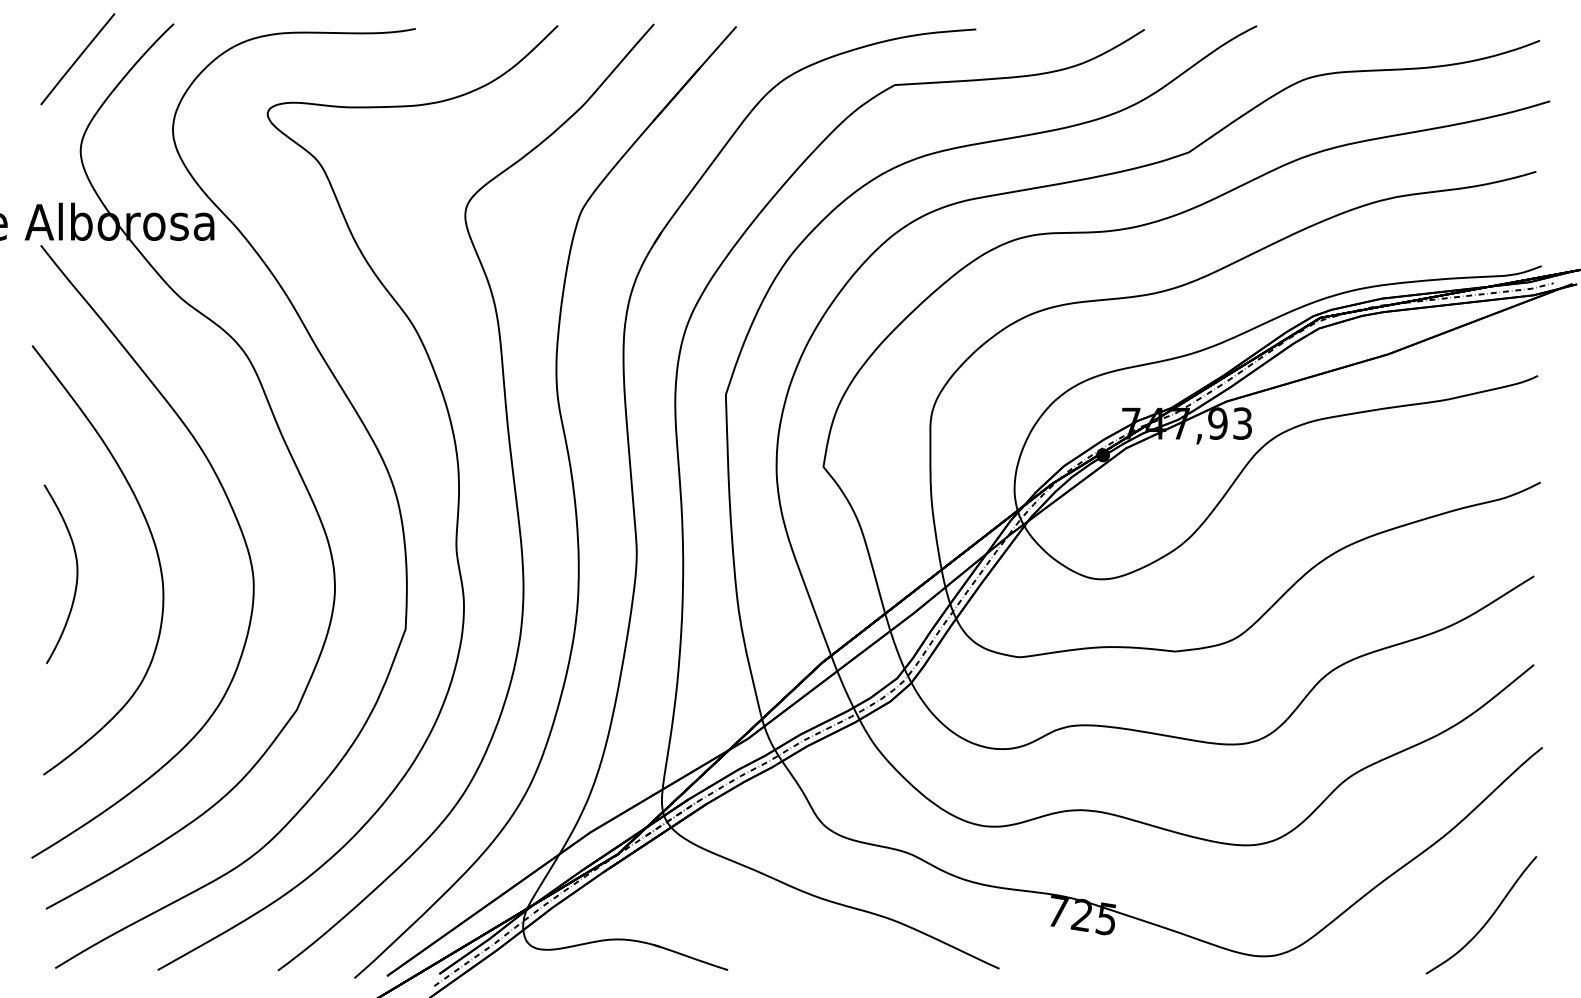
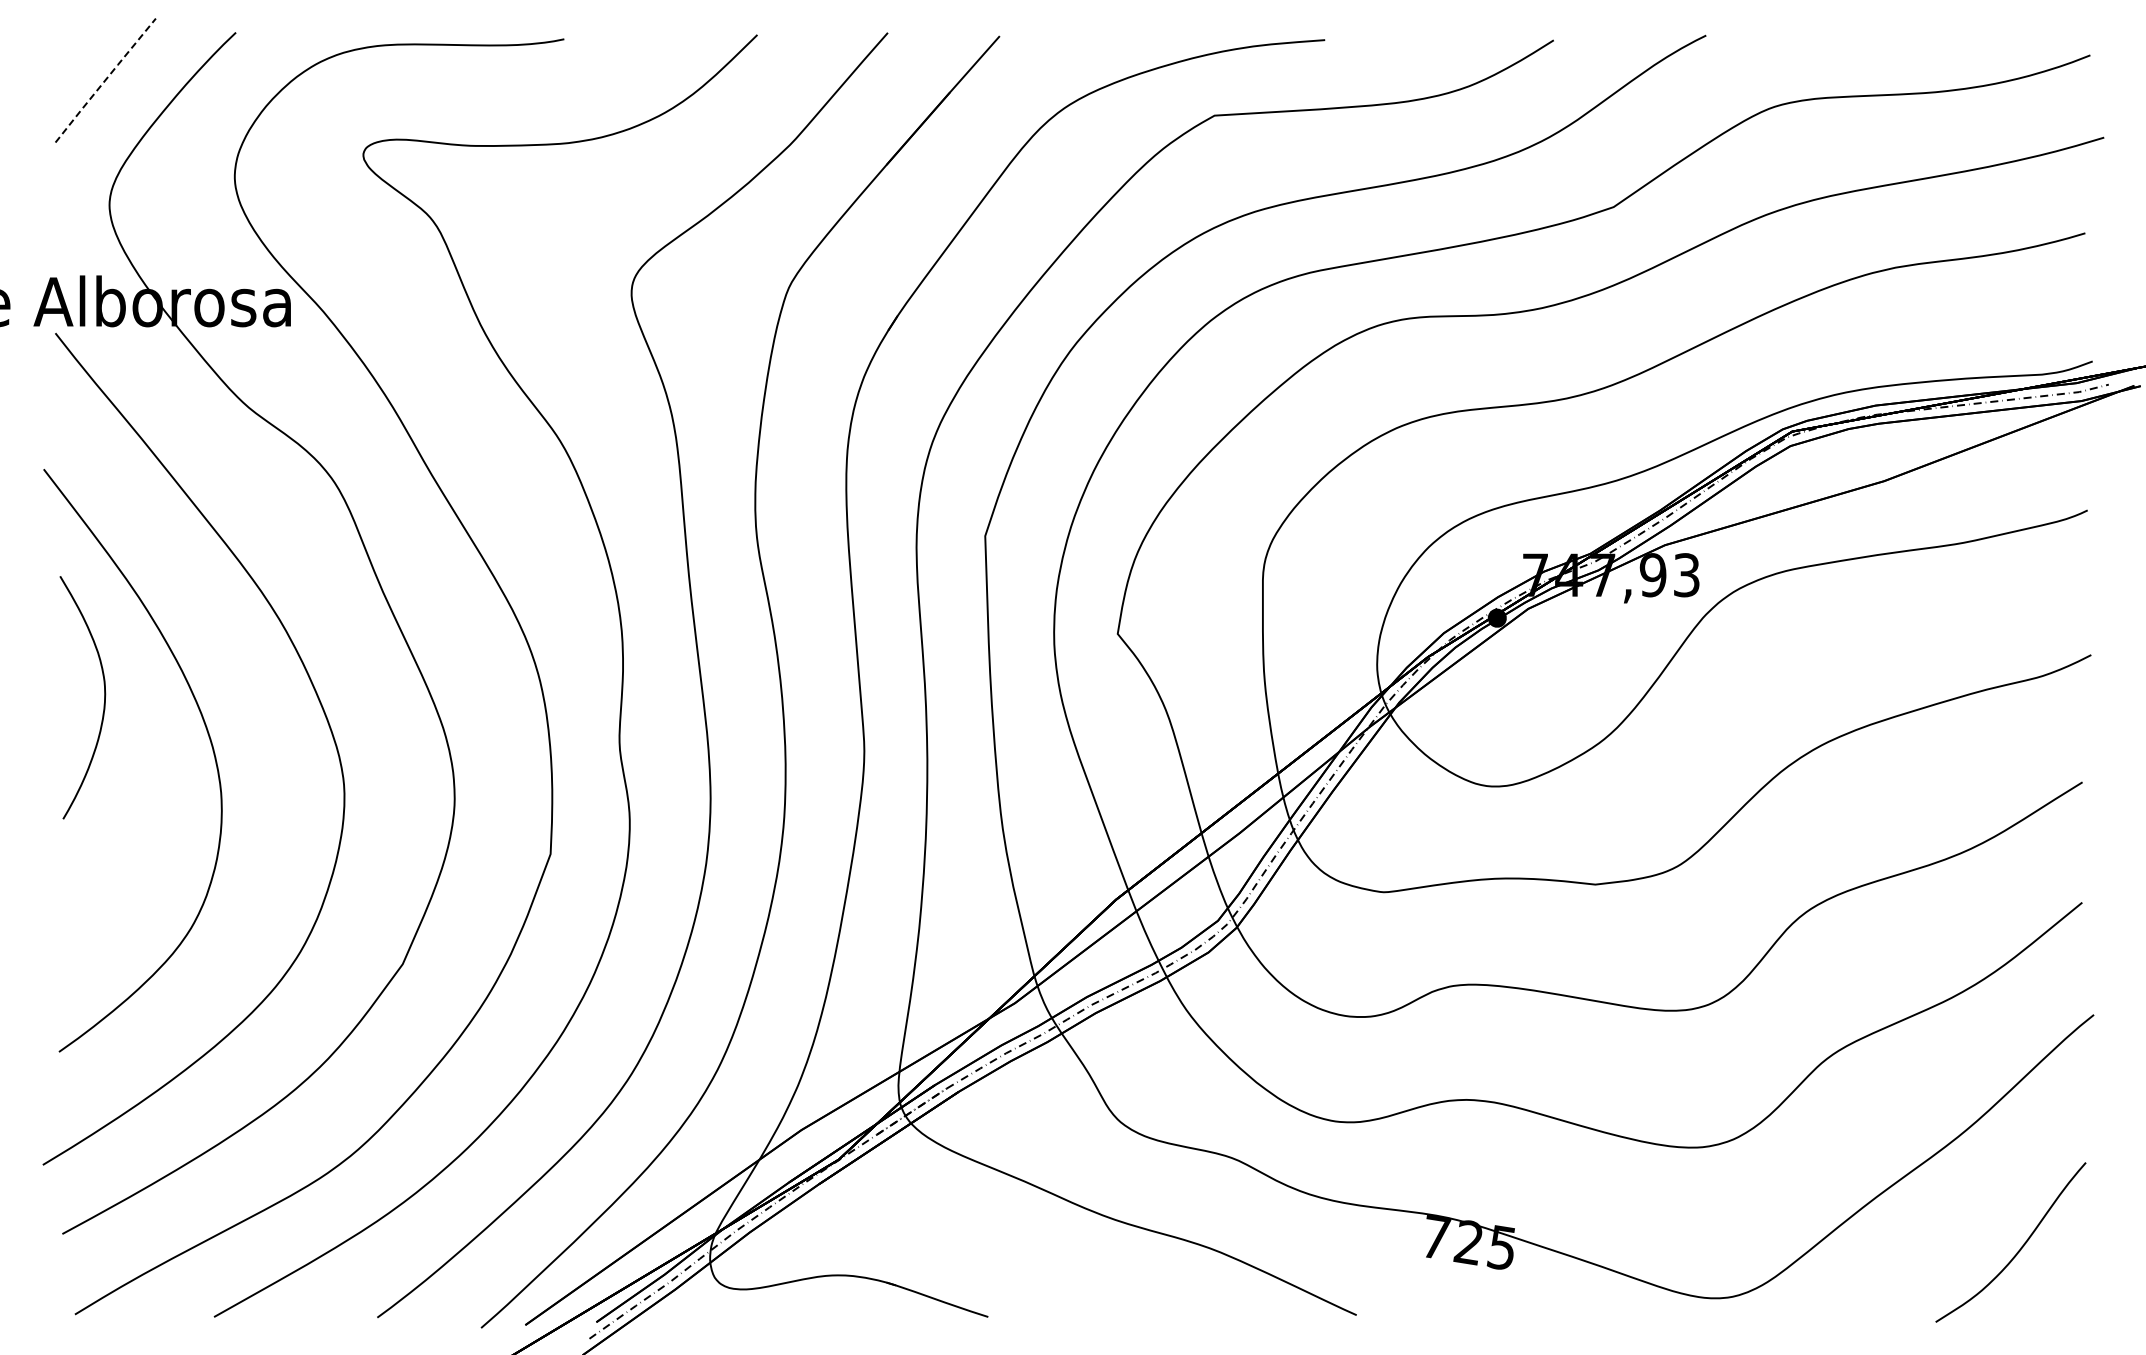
line: (77, 59) -> (105, 80), solid -> dashed
curve: (77, 574) -> (104, 697), moved

